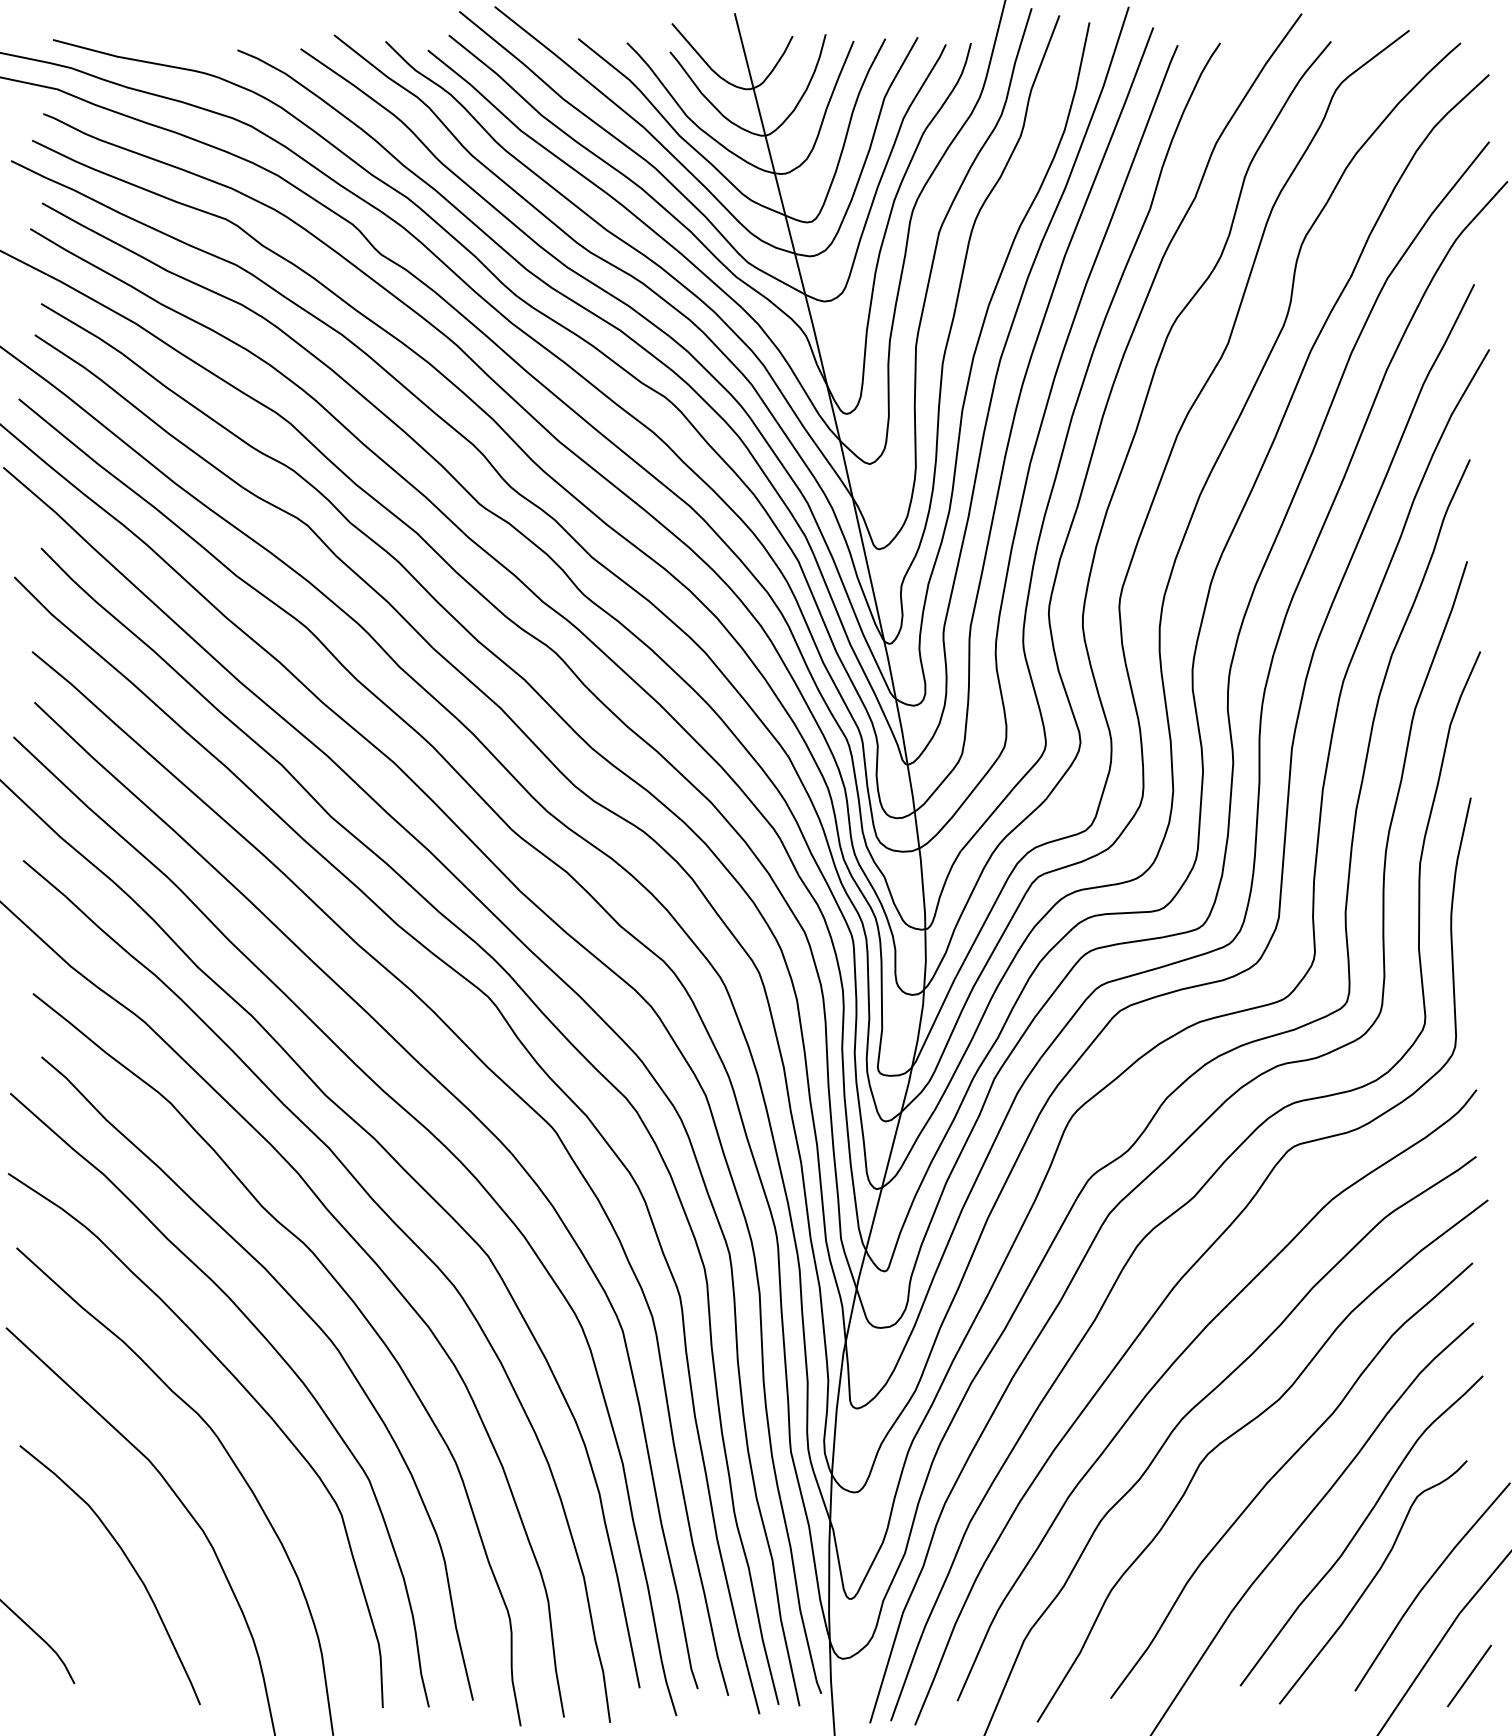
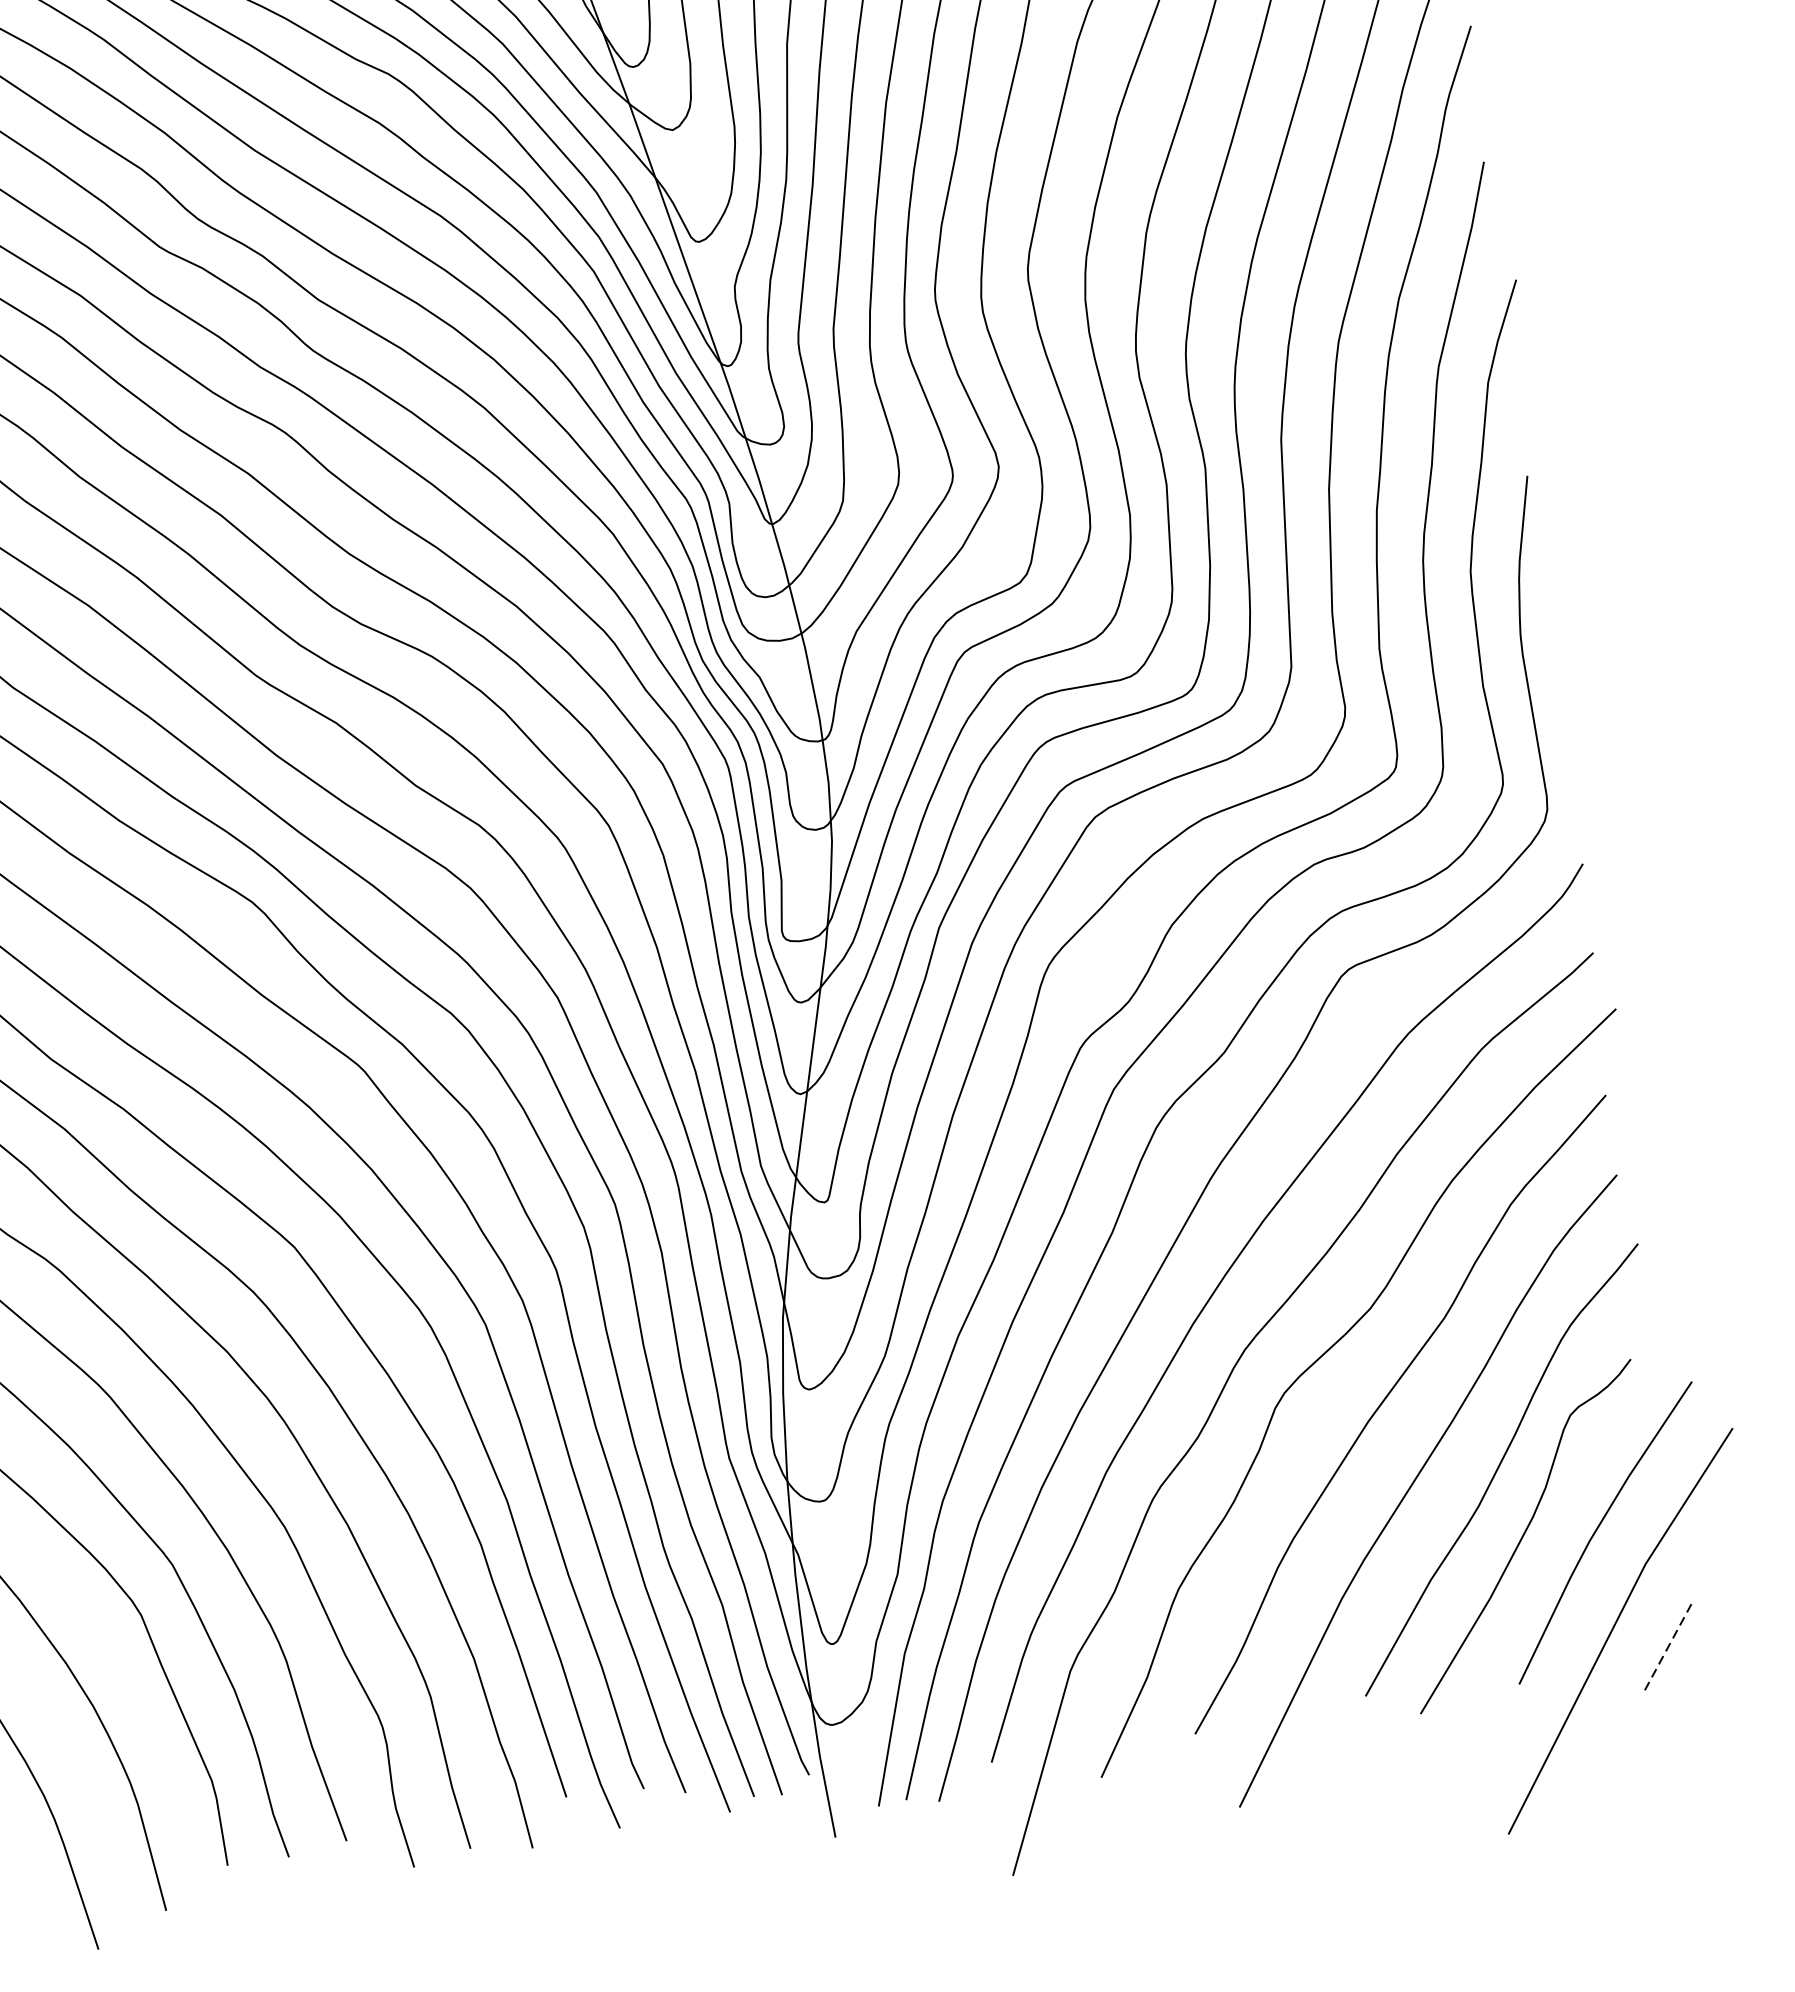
line: (1469, 1676) -> (1669, 1646), solid -> dashed

